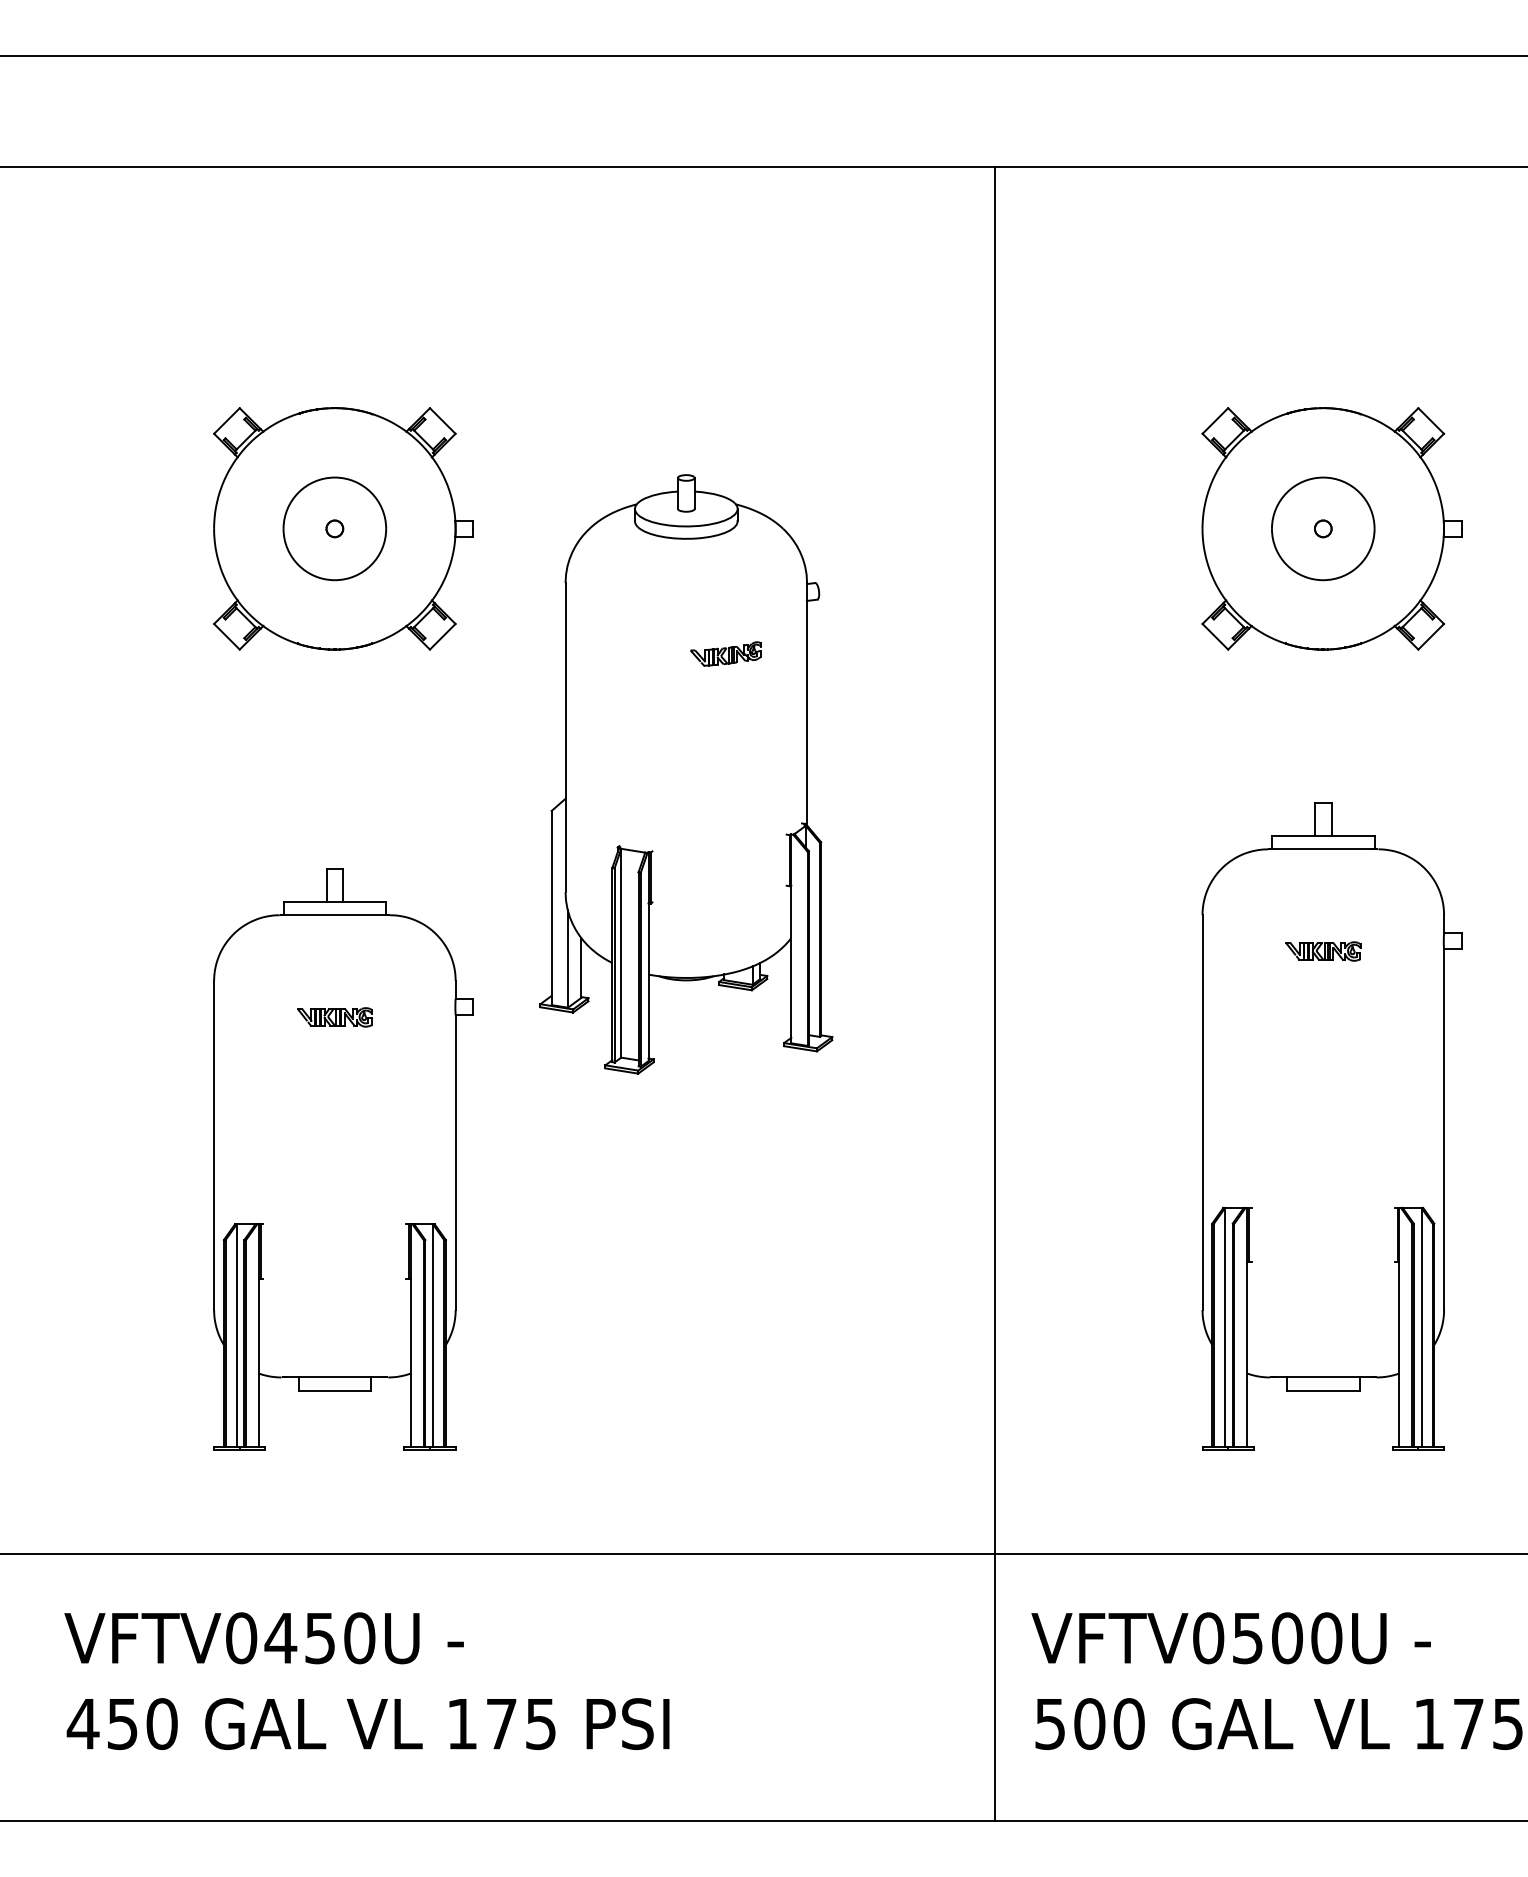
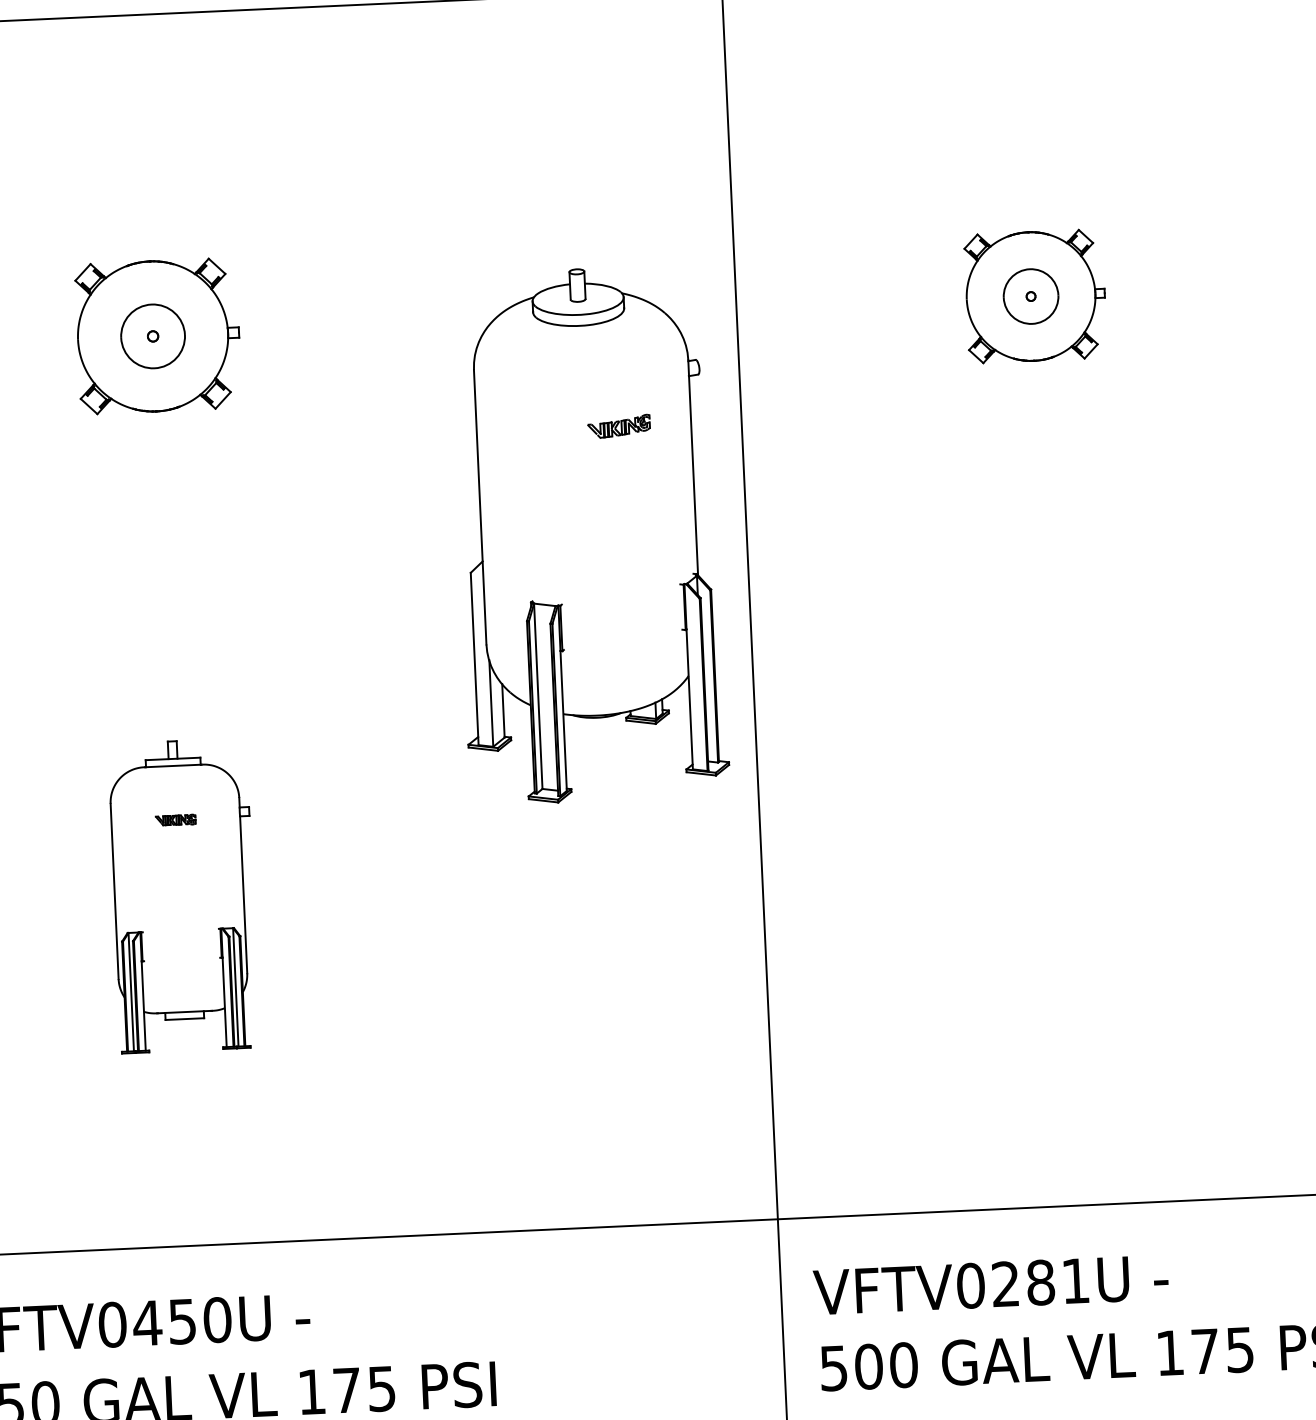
part: (343, 528) -> (158, 335), size x0.7
part: (1331, 528) -> (1035, 296), size x0.6
part: (686, 774) -> (589, 535), moved
part: (1331, 1126) -> (1059, 826), removed
part: (343, 1159) -> (183, 895), size x0.6
text: (1287, 1638) -> (1040, 1282), VFTV0500U -> VFTV0281U

